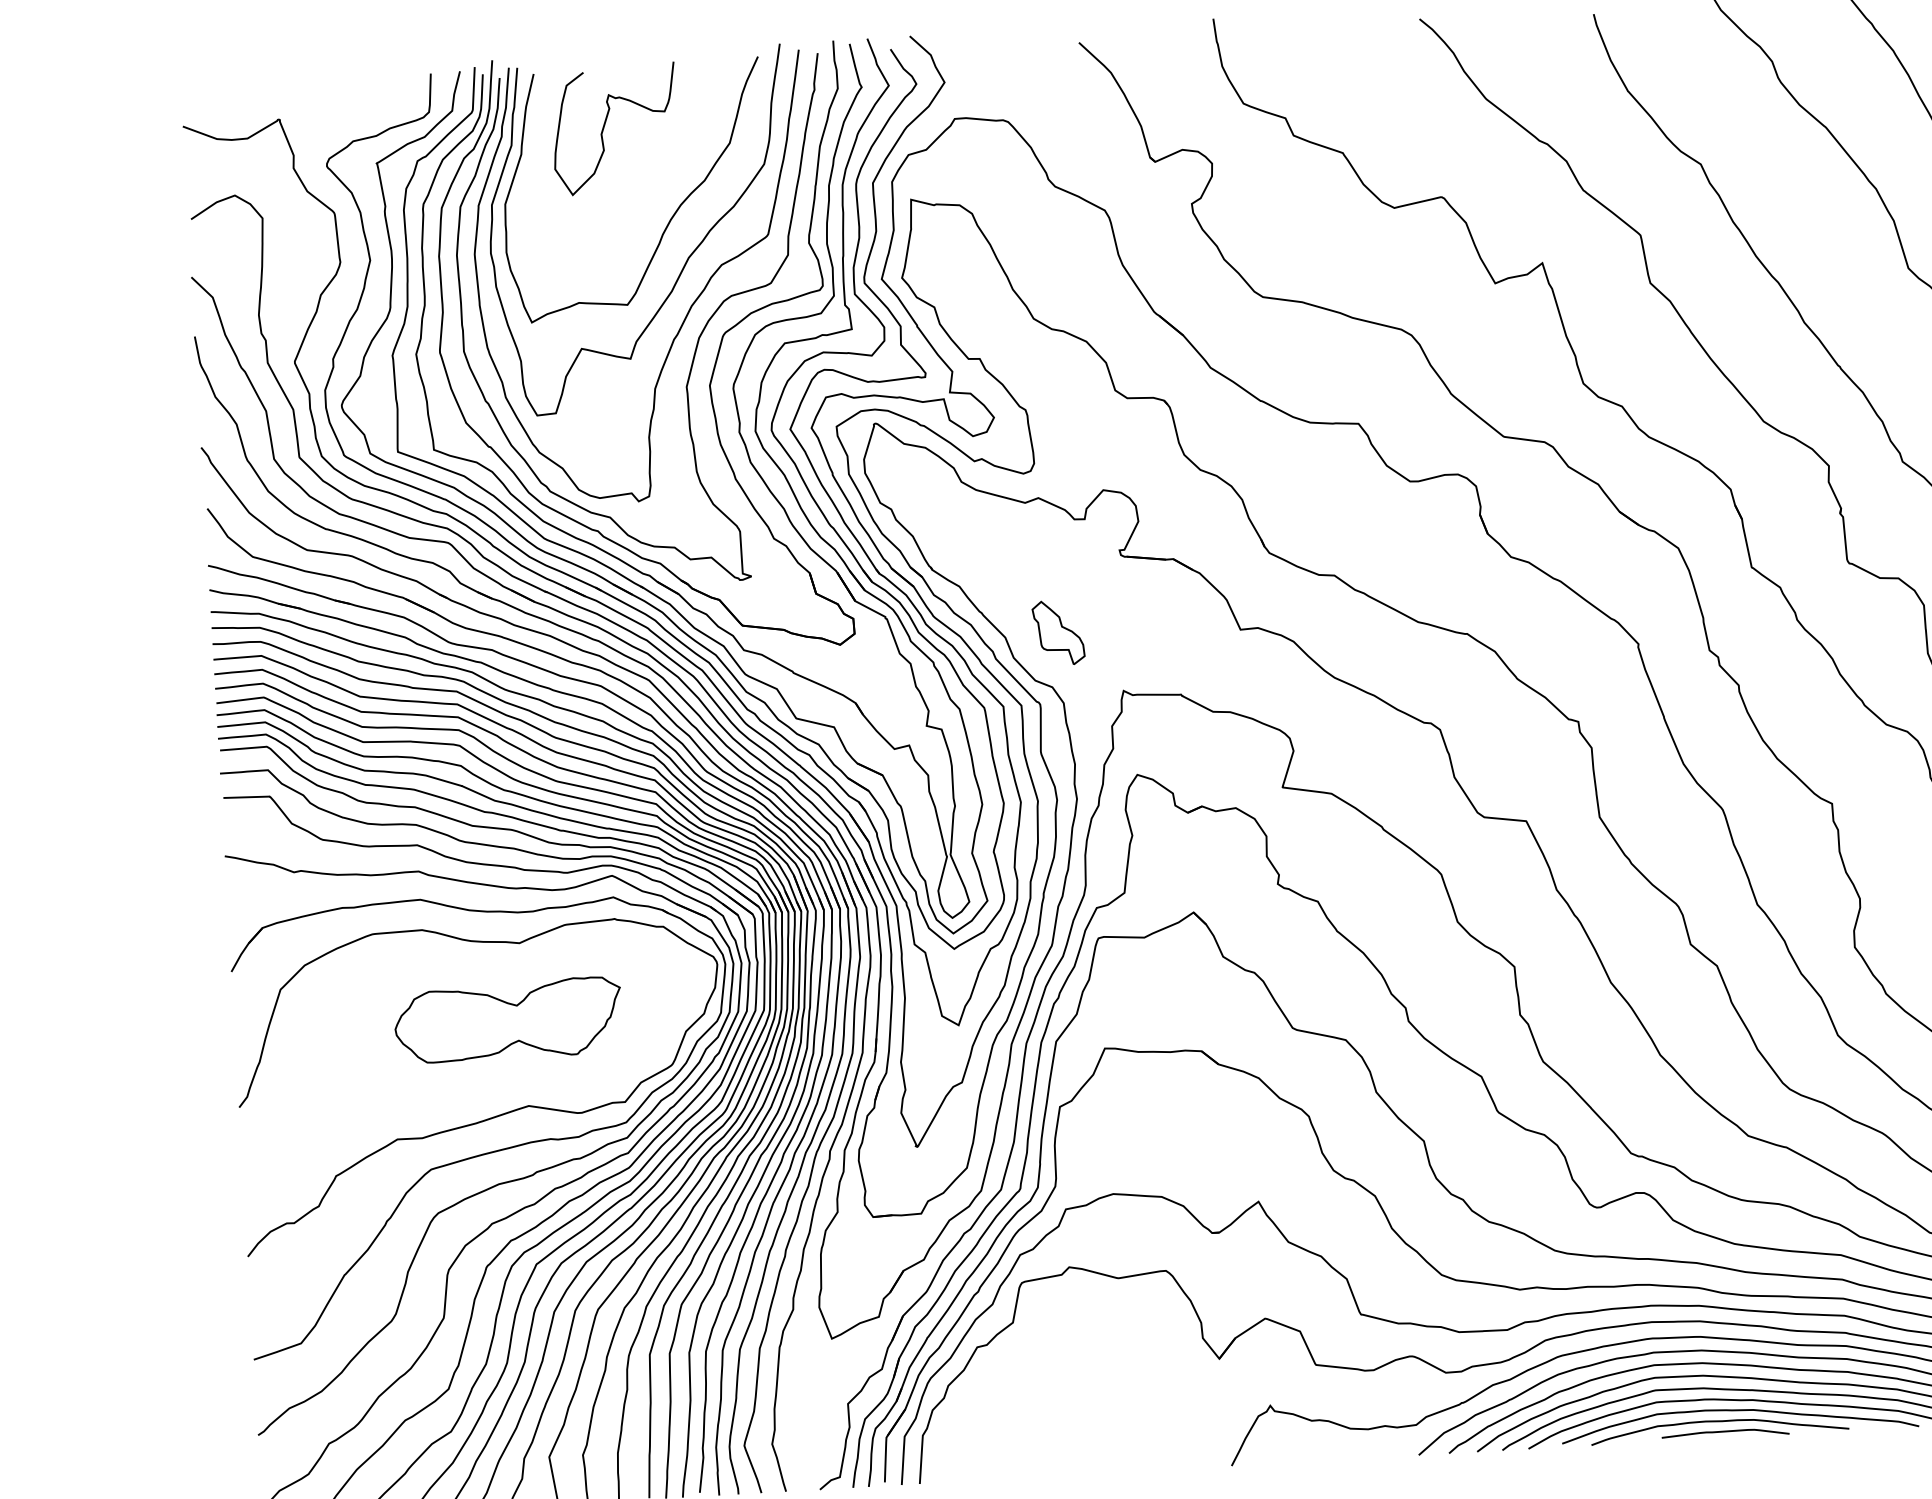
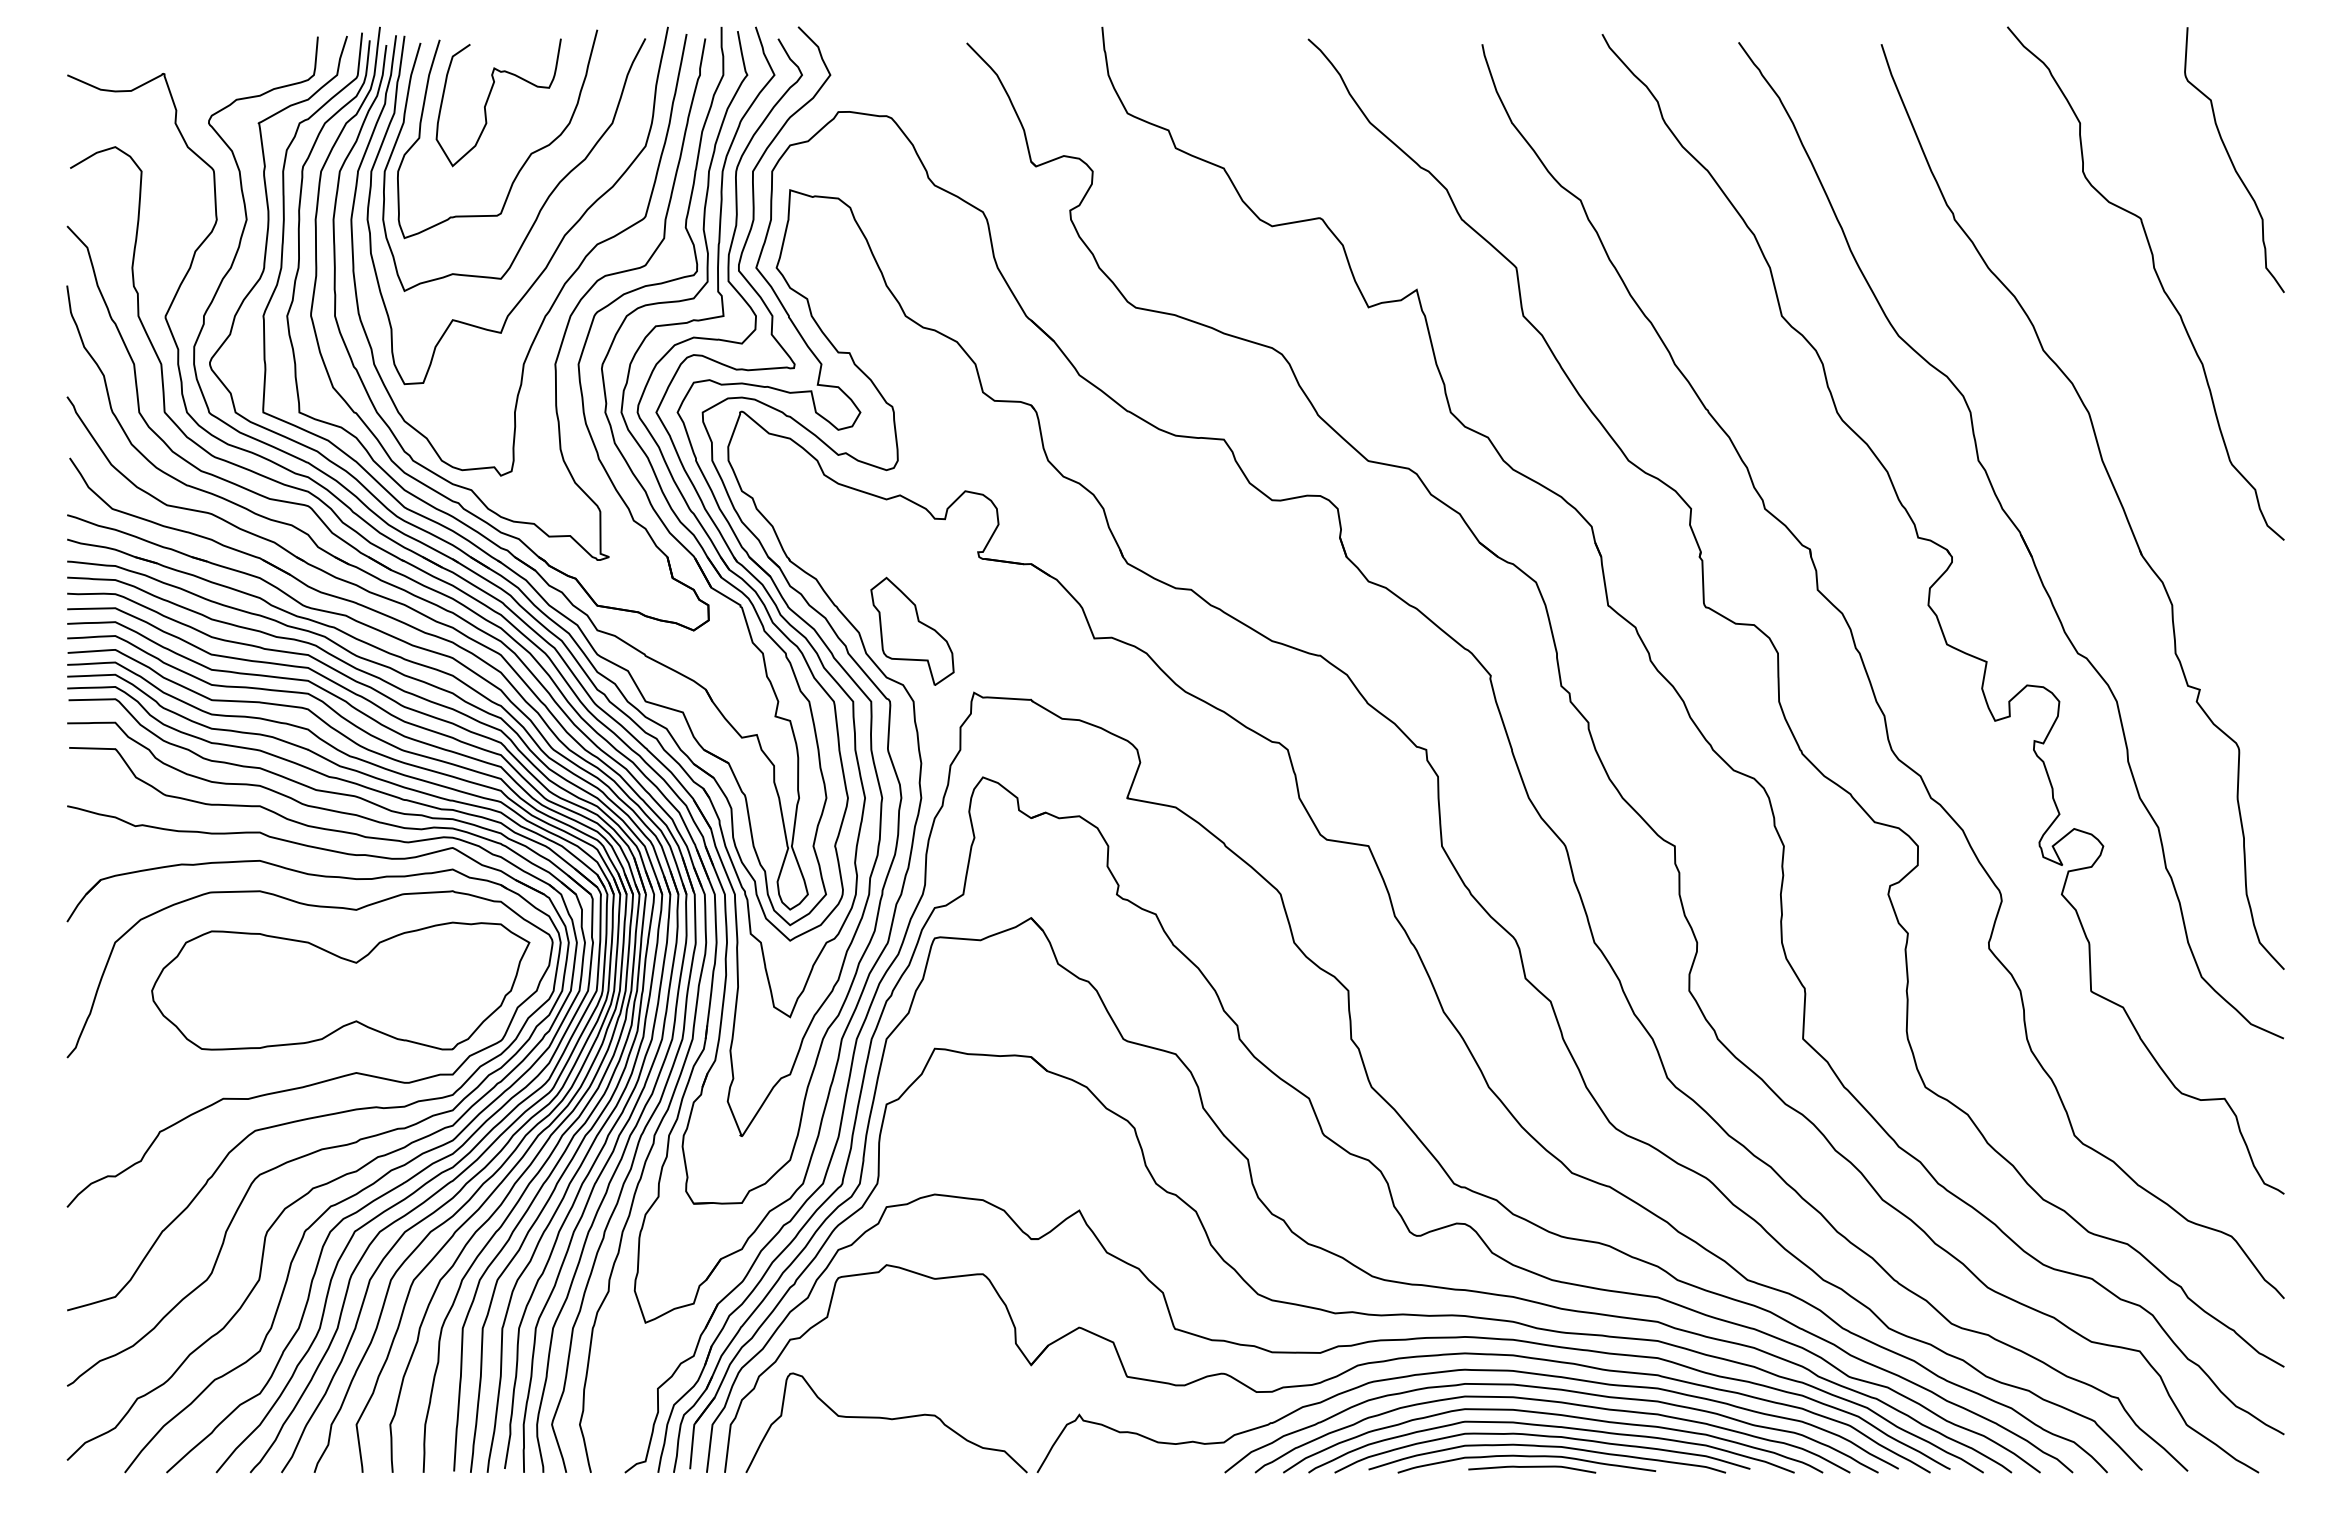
curve: (648, 179) -> (529, 154), added
part: (1058, 632) -> (912, 630), size x1.67
part: (507, 1019) -> (340, 985), size x1.67
curve: (1078, 1421) -> (886, 1419), added

